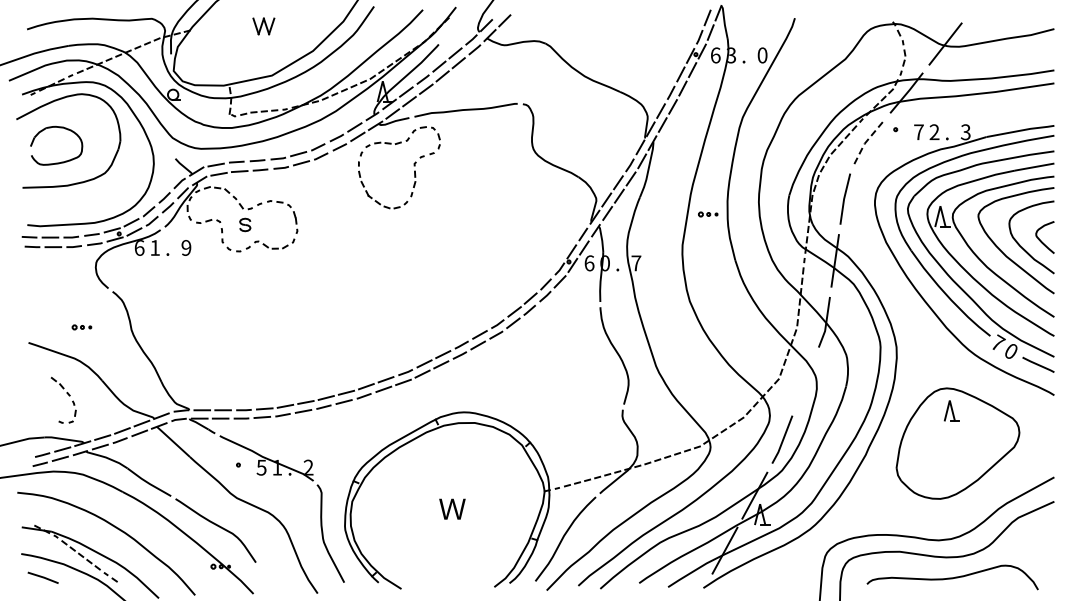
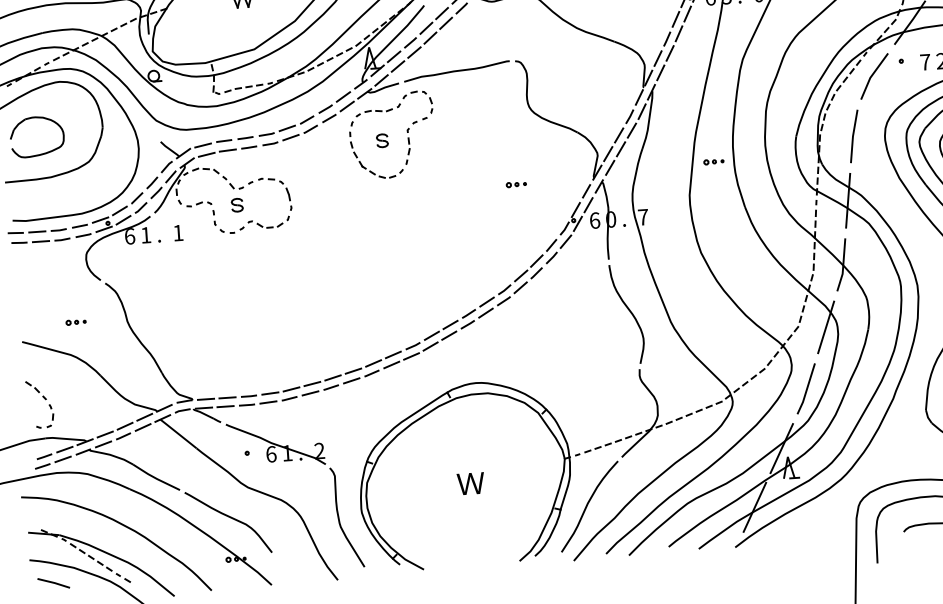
line: (866, 141) -> (872, 75), dashed -> solid
part: (389, 172) -> (382, 140), added
part: (515, 223) -> (515, 184), added
text: (186, 247) -> (178, 232), 9 -> 1
line: (805, 381) -> (825, 327), added
part: (67, 394) -> (43, 398), moved
text: (261, 467) -> (271, 454), 5 -> 6

